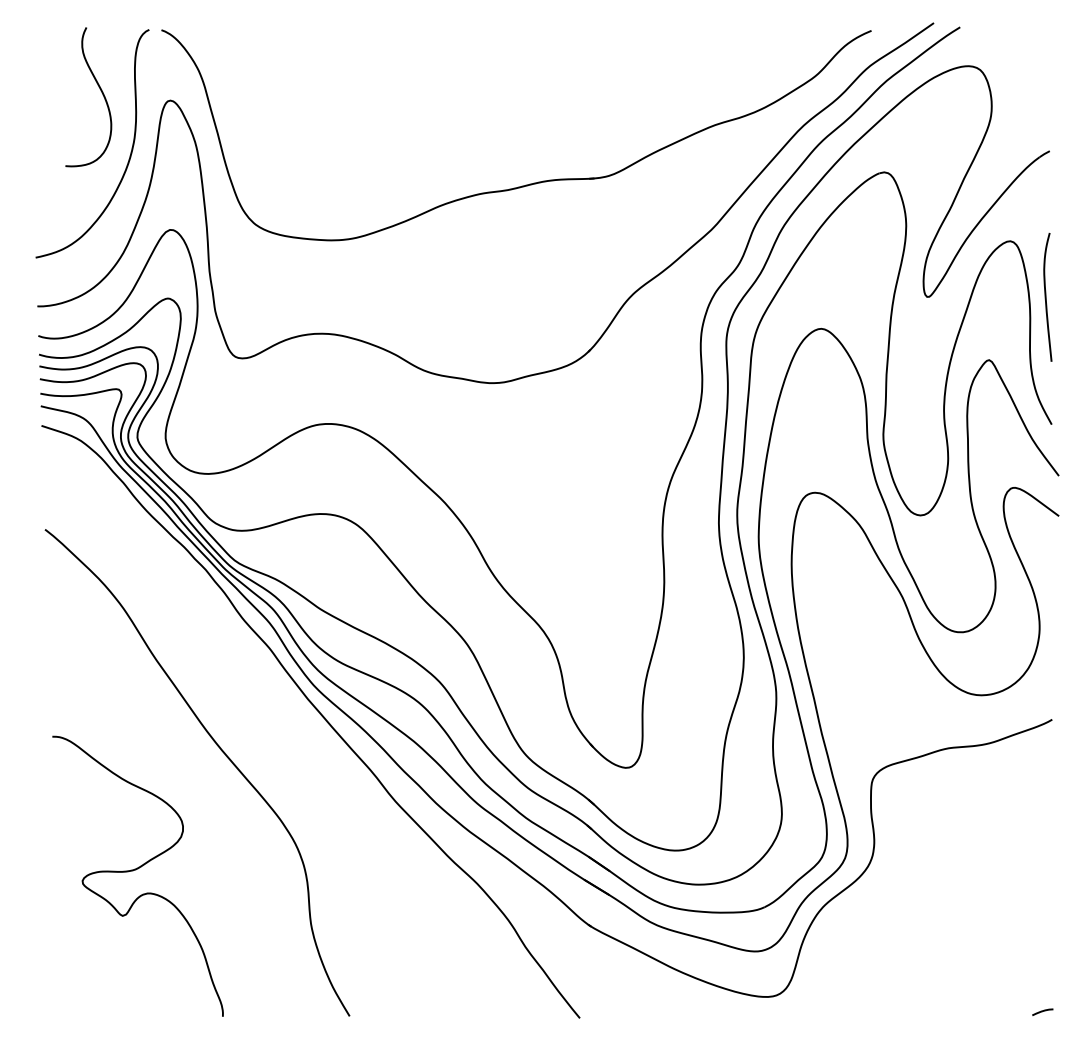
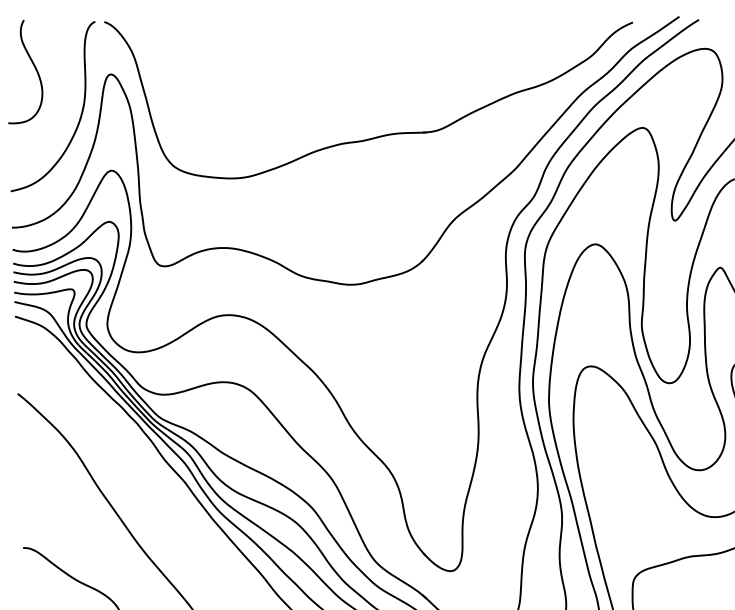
curve: (100, 90) -> (34, 66), moved

